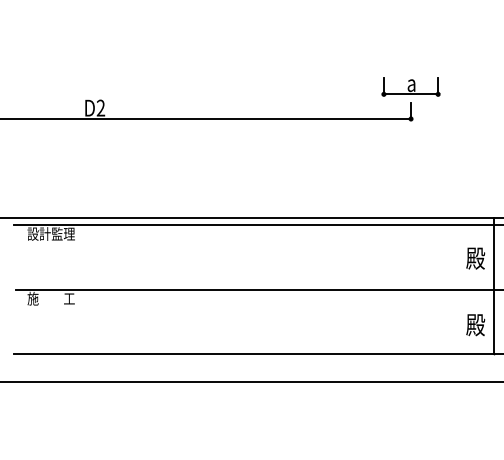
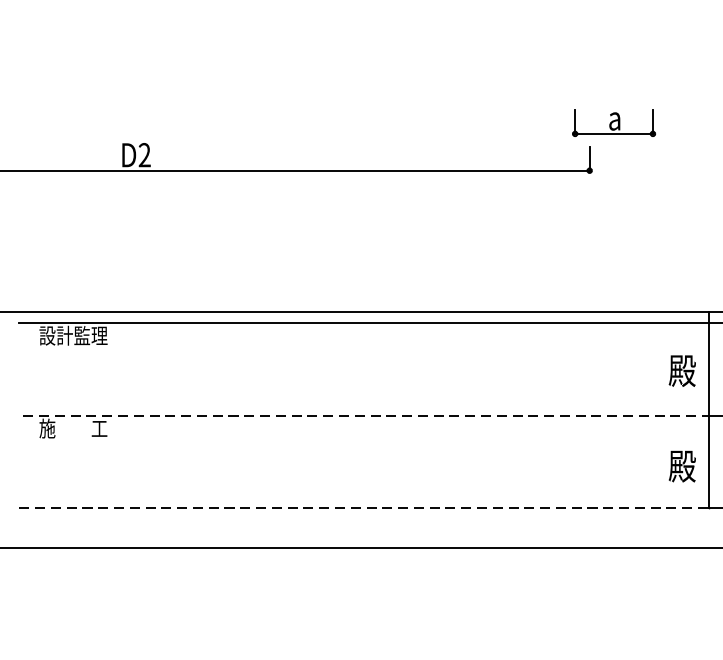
part: (410, 86) -> (613, 122), moved
line: (255, 289) -> (366, 415), solid -> dashed
line: (254, 354) -> (365, 508), solid -> dashed

